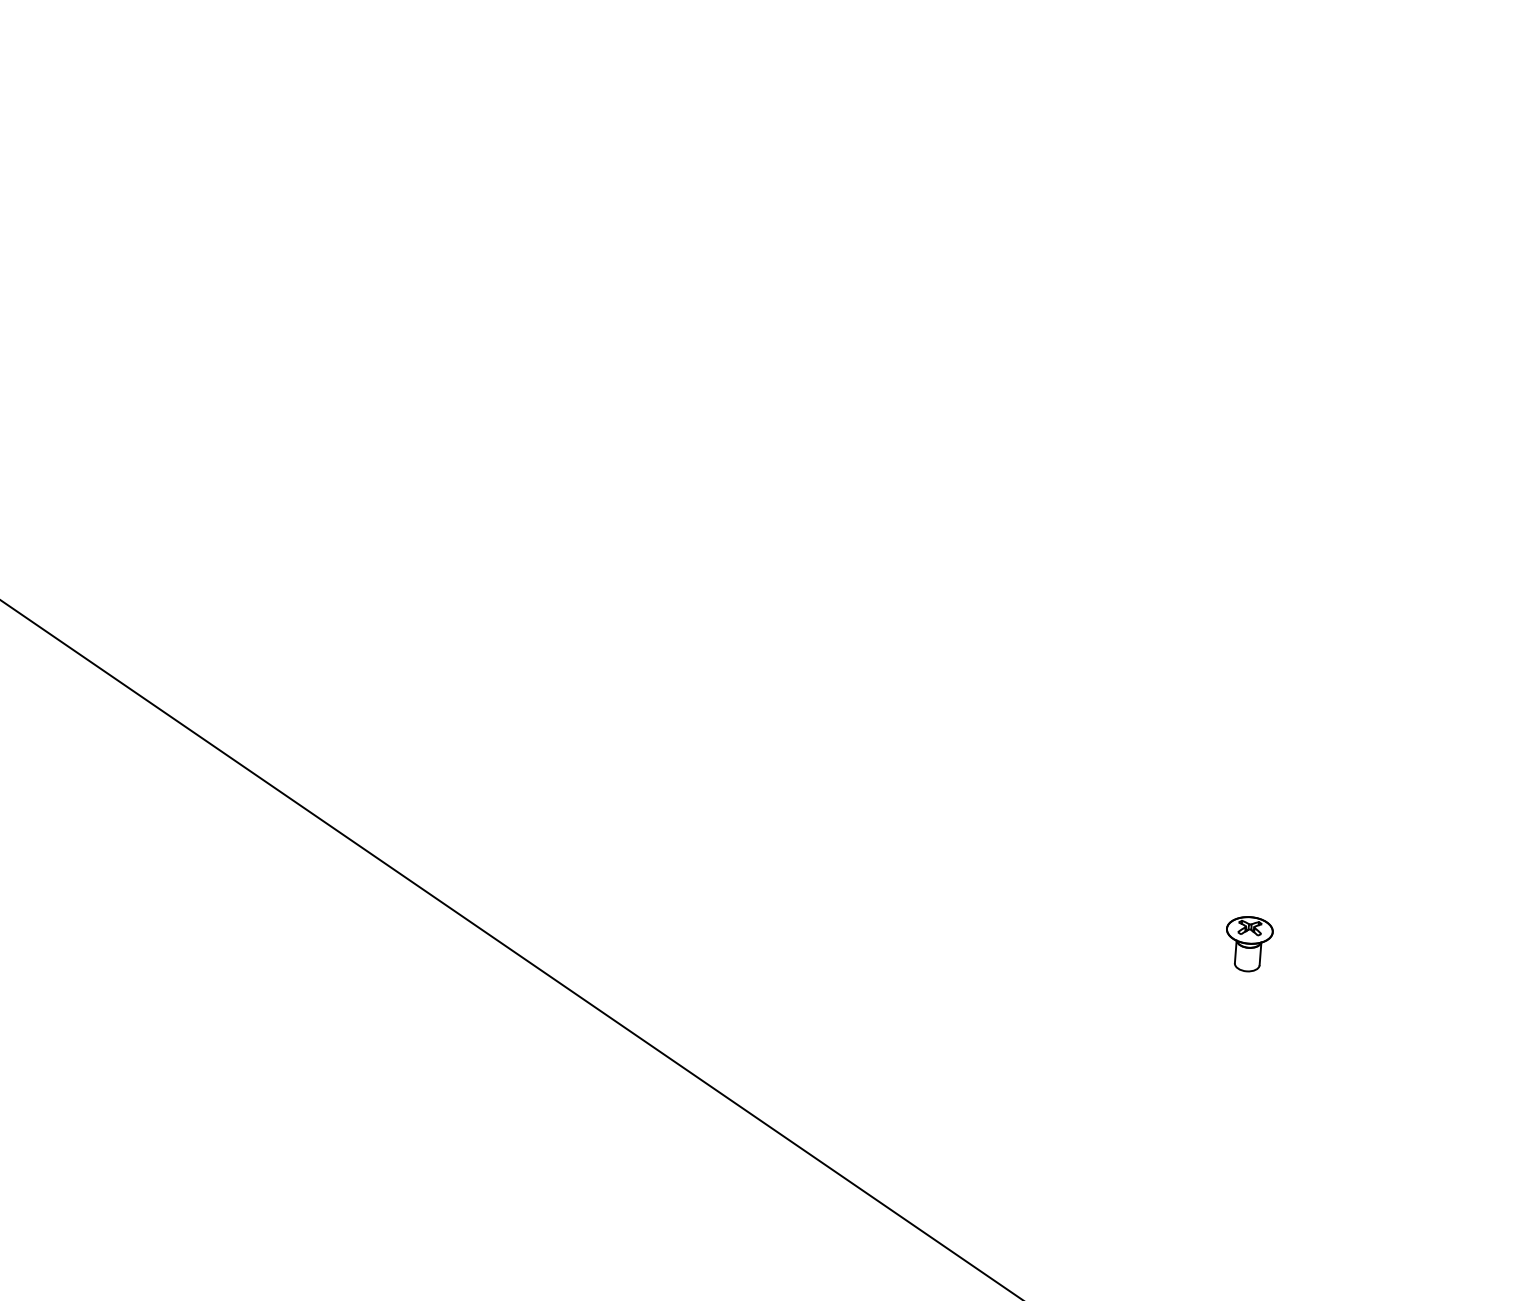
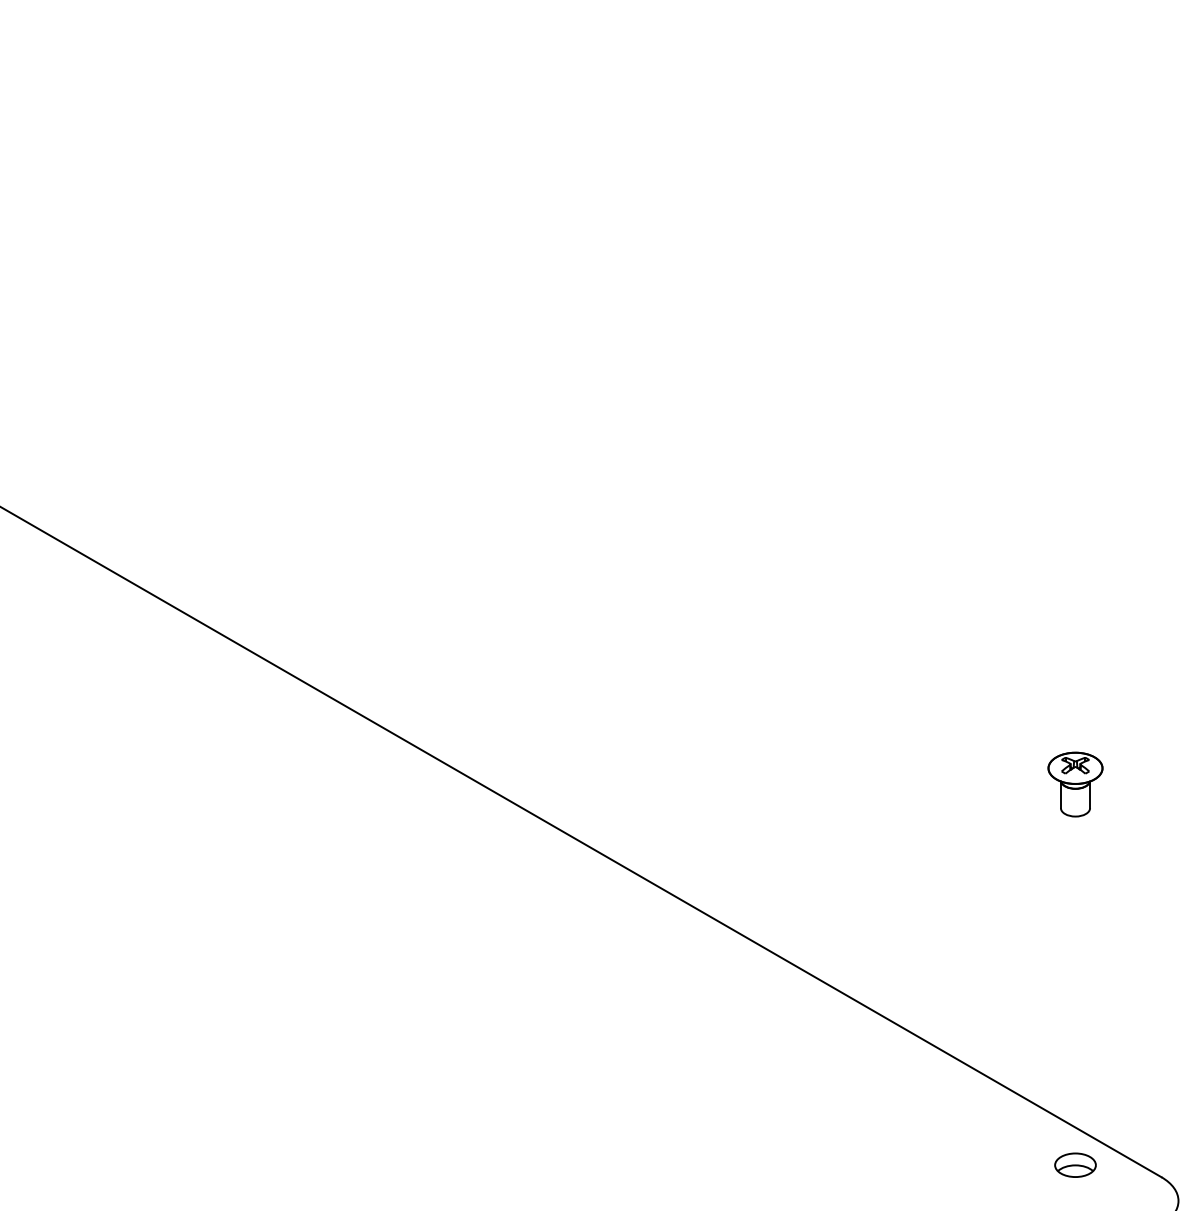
part: (1248, 944) -> (1075, 784), size x1.67

